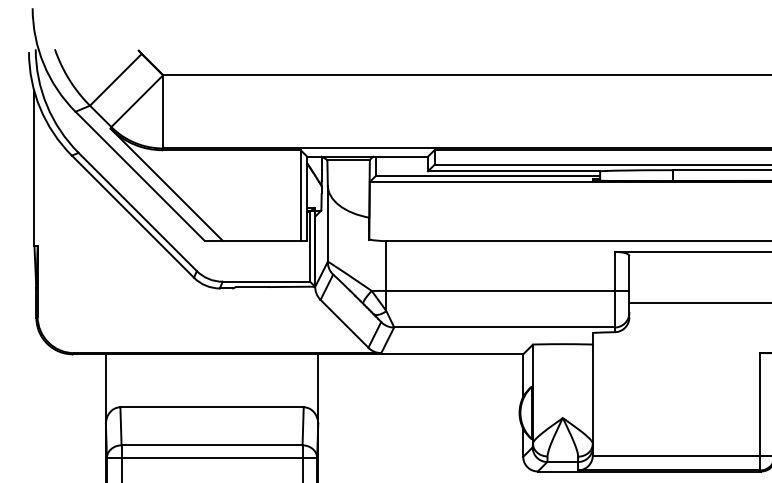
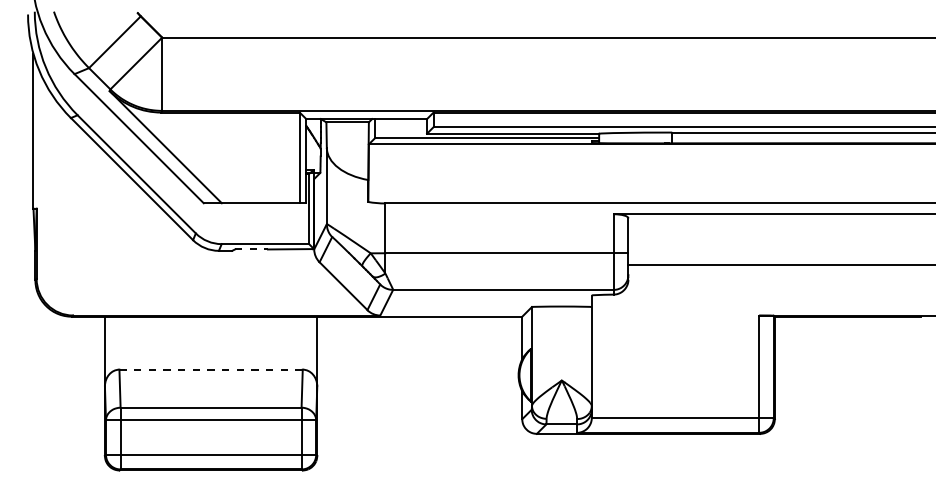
line: (253, 287) -> (252, 249), solid -> dashed
line: (212, 407) -> (211, 369), solid -> dashed

